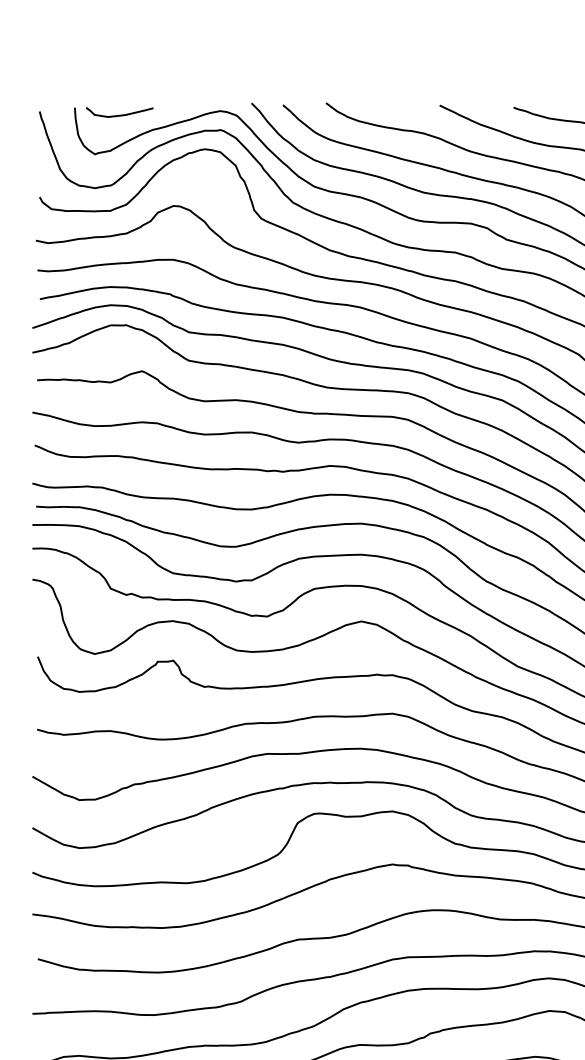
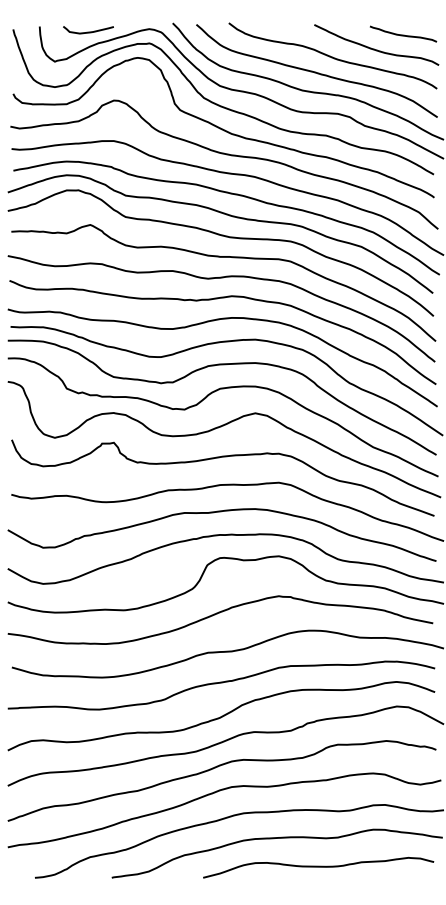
curve: (119, 114) -> (88, 31), moved

